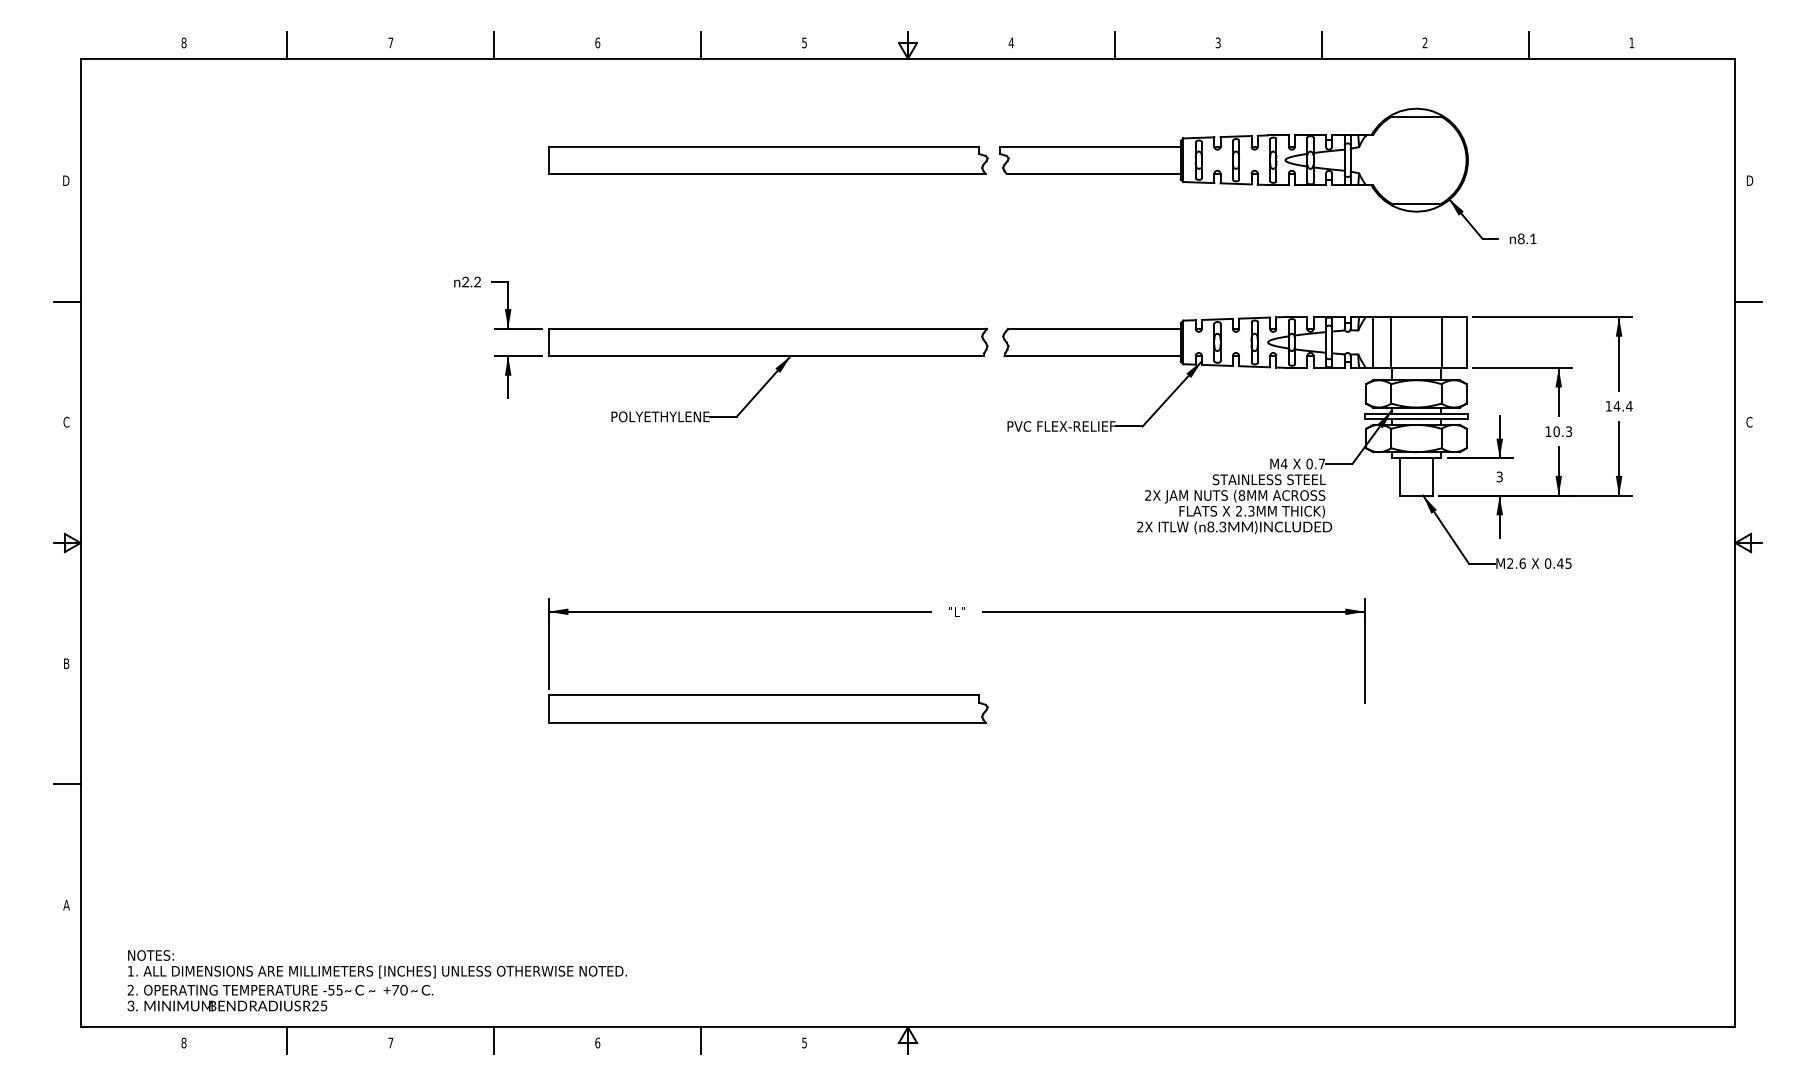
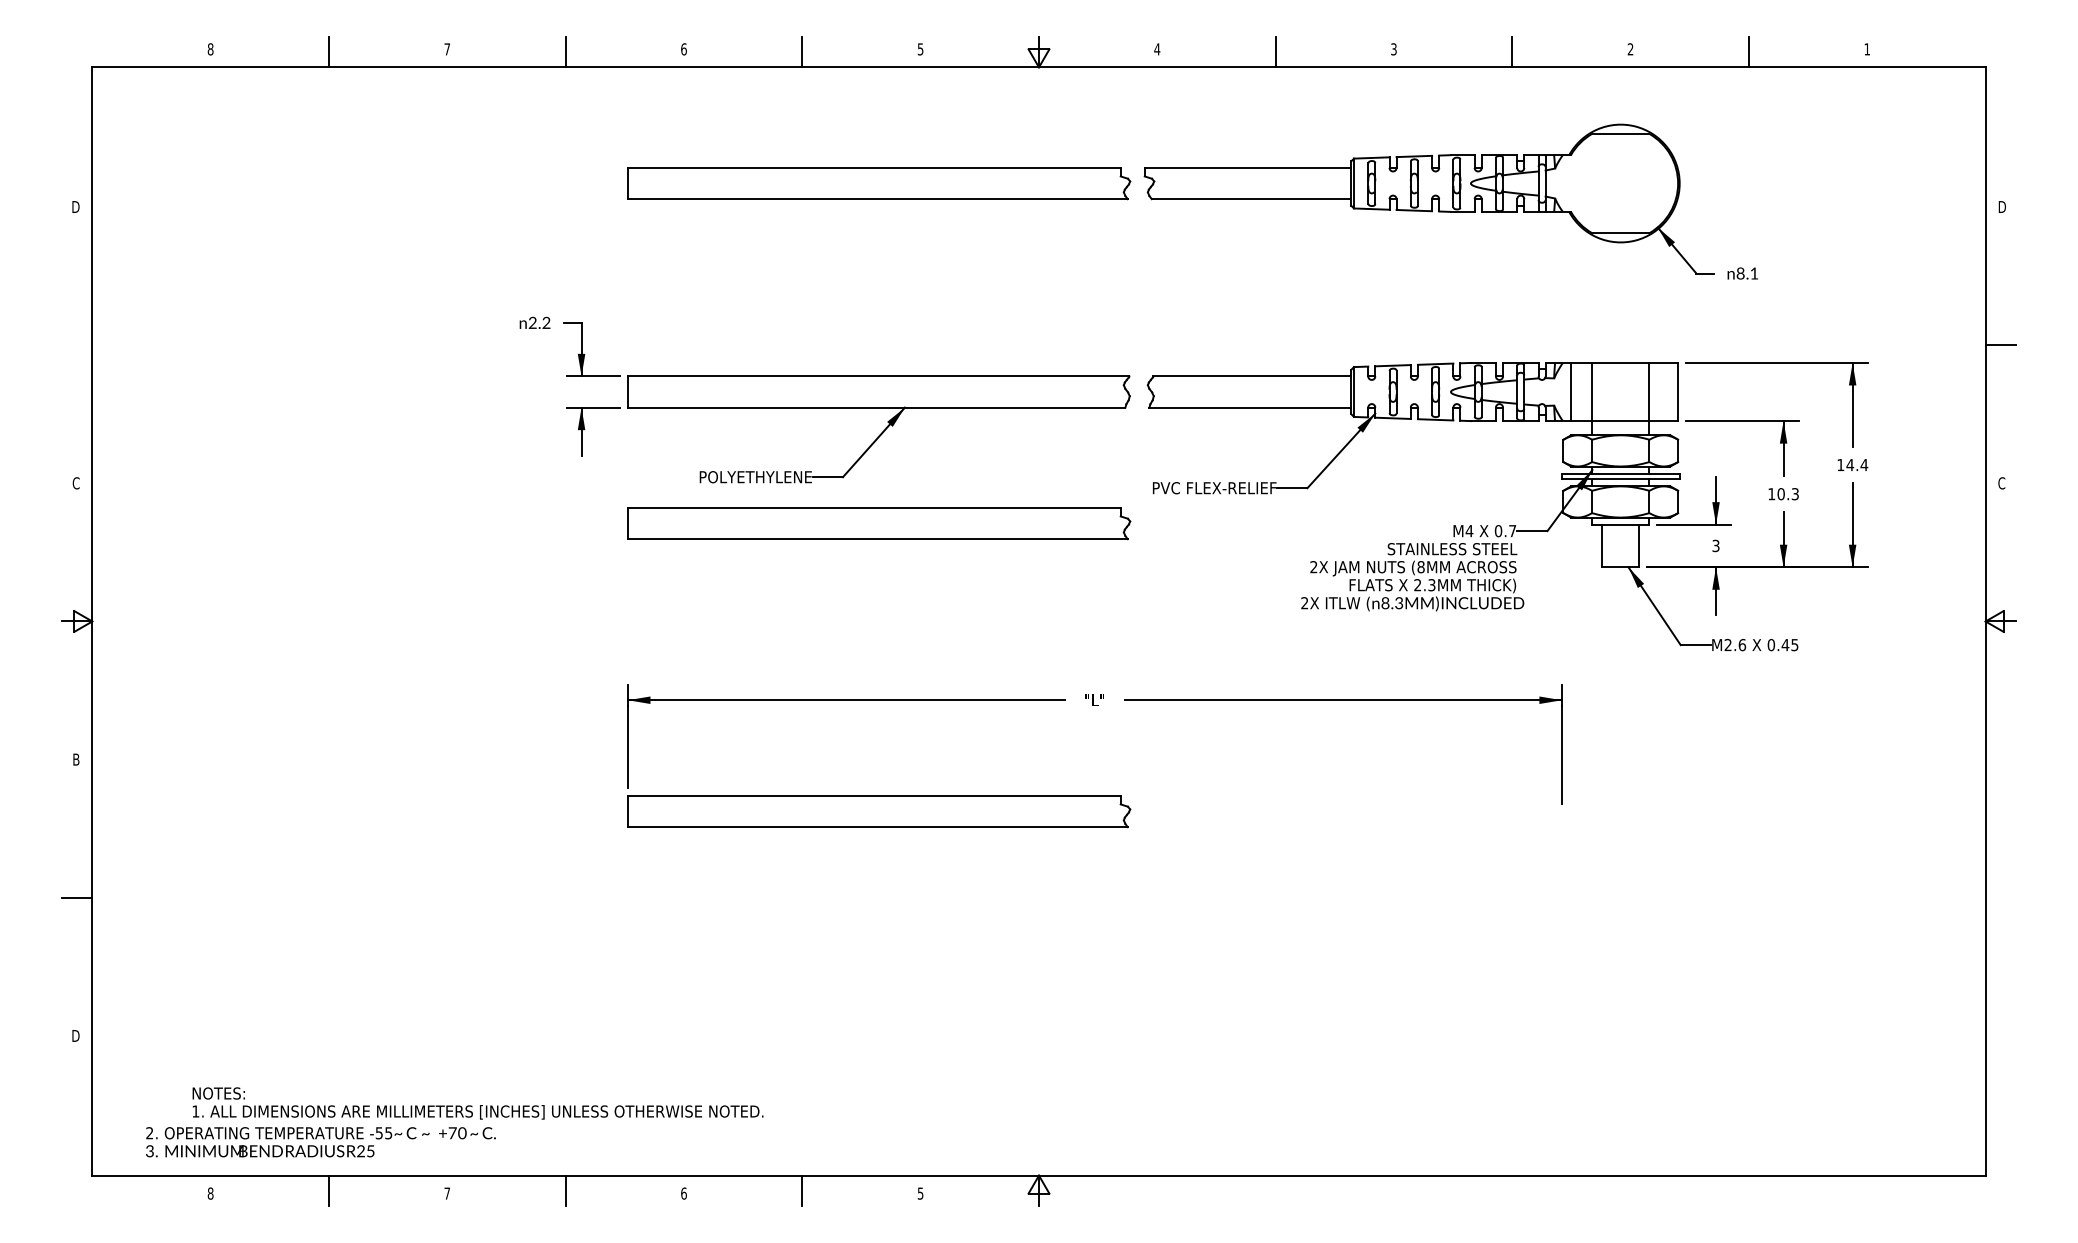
line: (67, 301) -> (77, 345), removed
part: (768, 457) -> (879, 523), added
text: (66, 904) -> (76, 1035), A -> D
text: (377, 964) -> (477, 1103), moved

